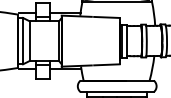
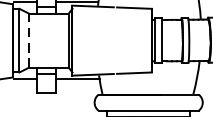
line: (30, 41) -> (29, 41), solid -> dashed

